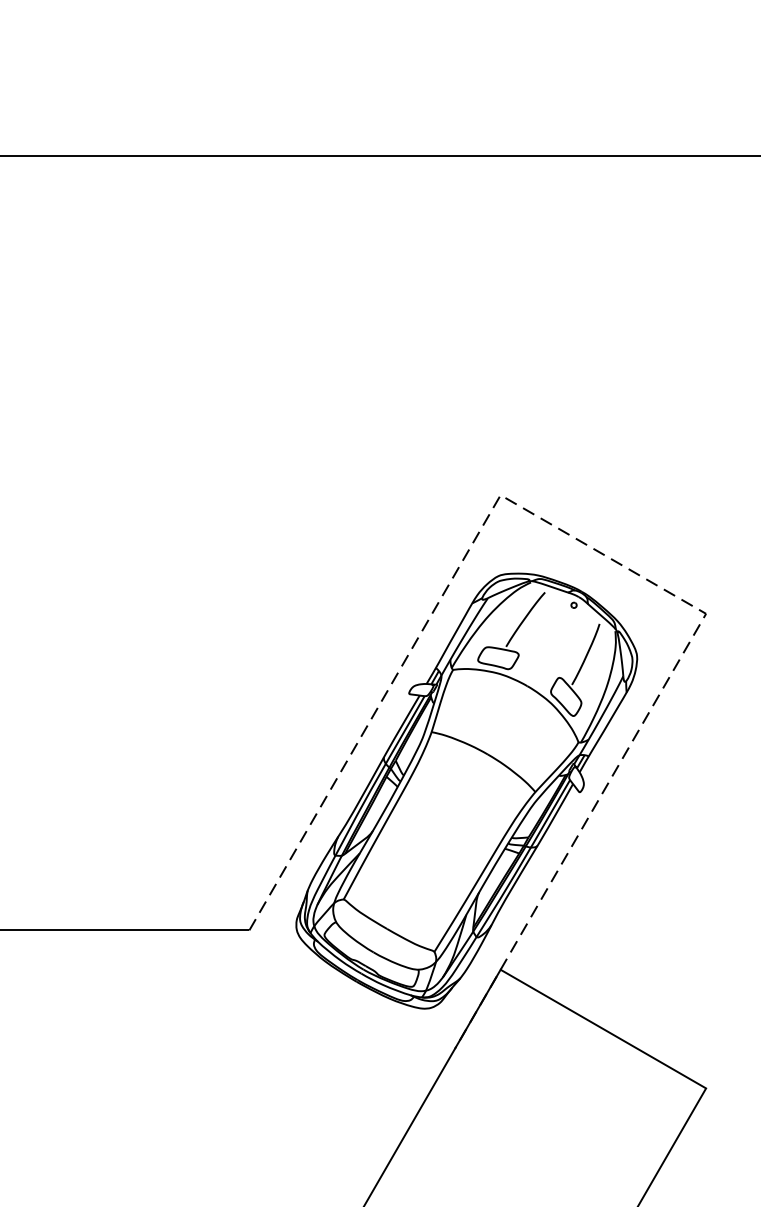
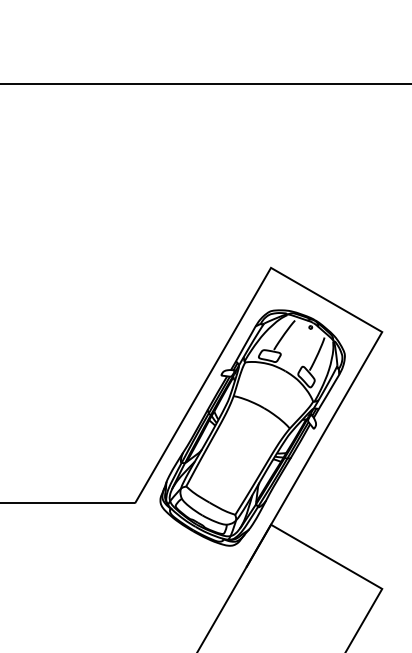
line: (604, 555) -> (327, 300), dashed -> solid

